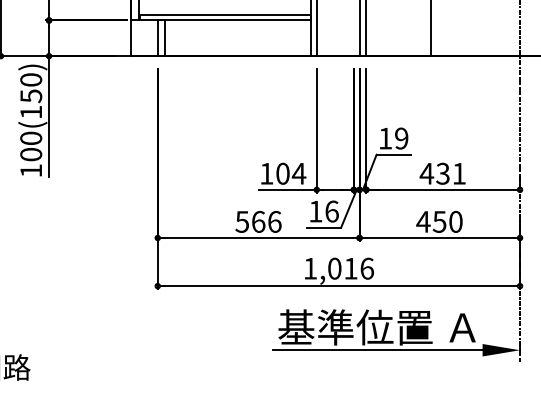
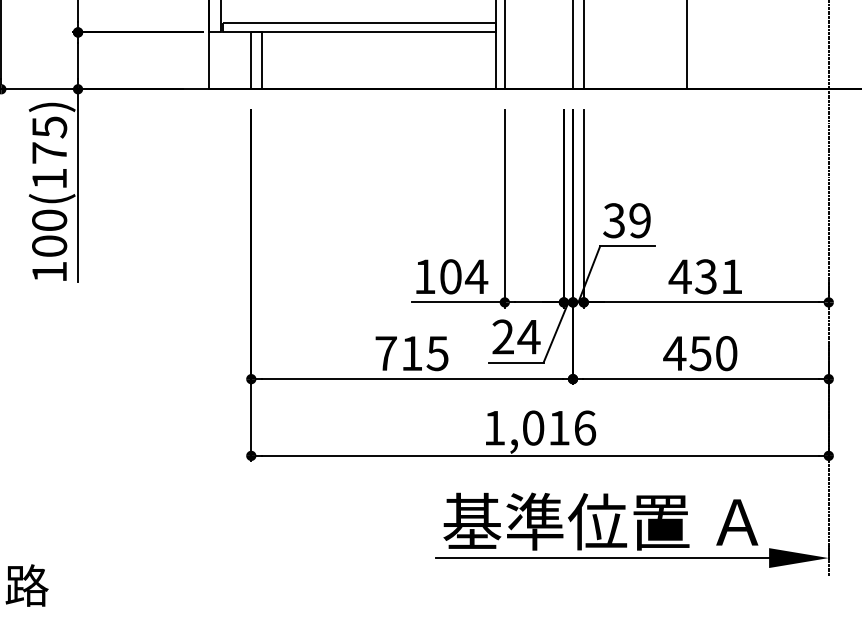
text: (31, 88) -> (50, 140), 100(150) -> 100(175)
text: (384, 138) -> (612, 220), 19 -> 39
text: (324, 211) -> (517, 336), 16 -> 24
text: (258, 221) -> (411, 352), 566 -> 715

